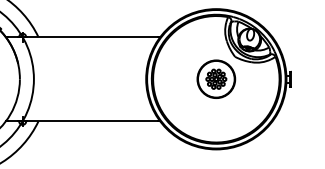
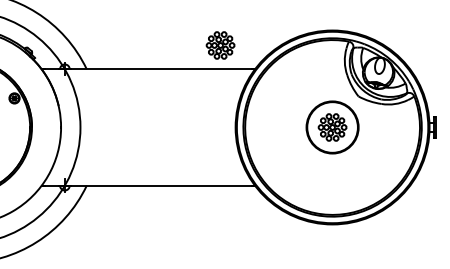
part: (135, 19) -> (220, 45), added

